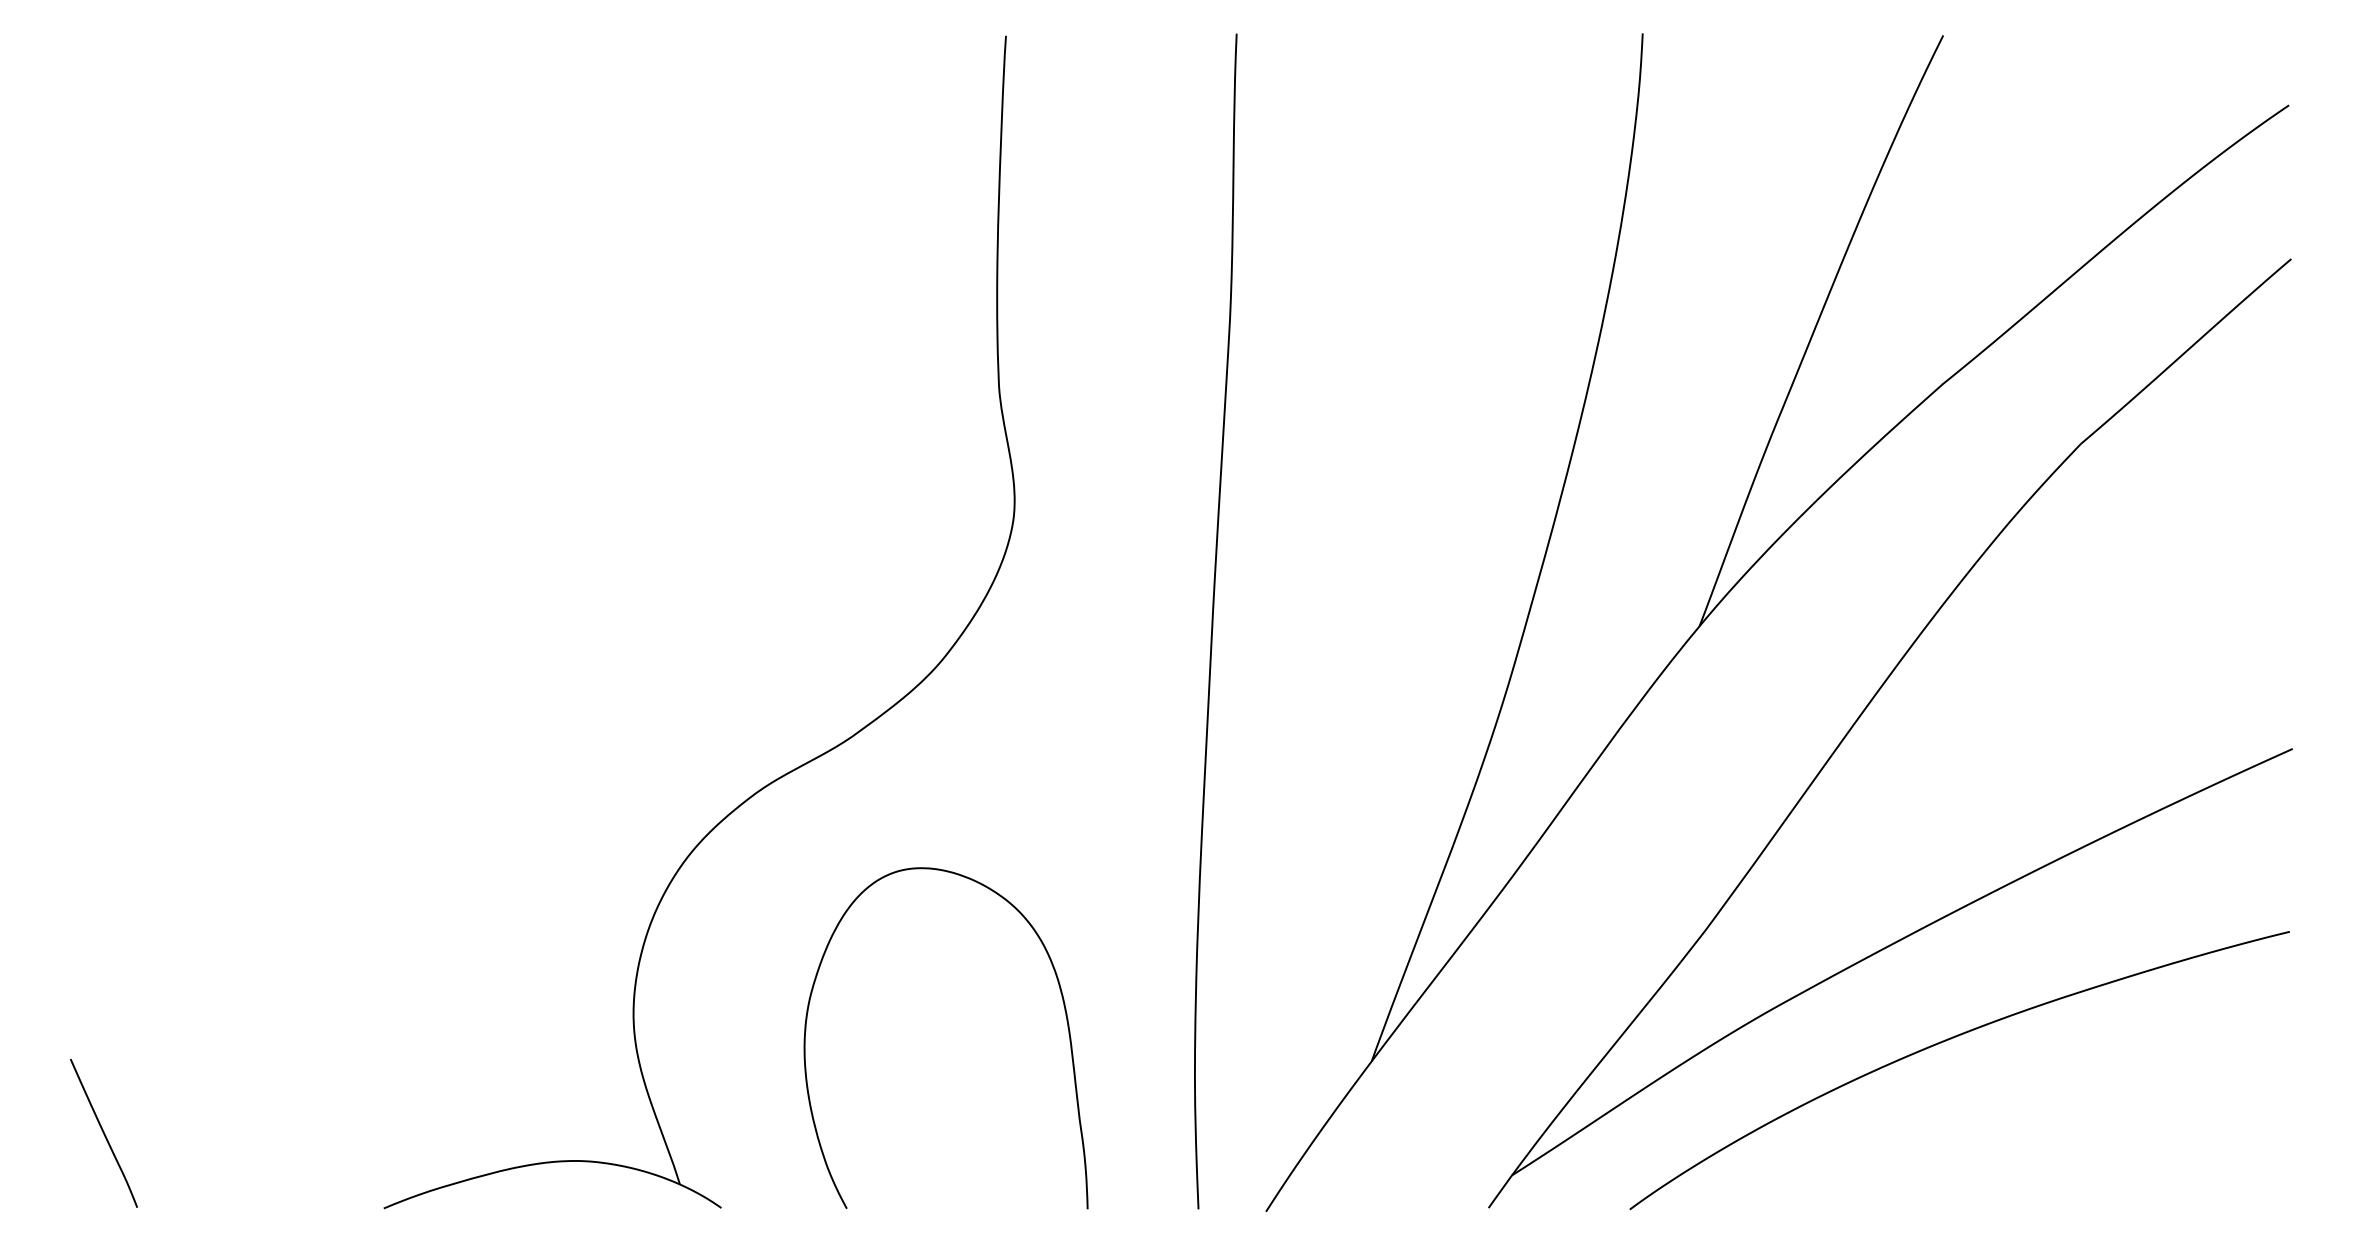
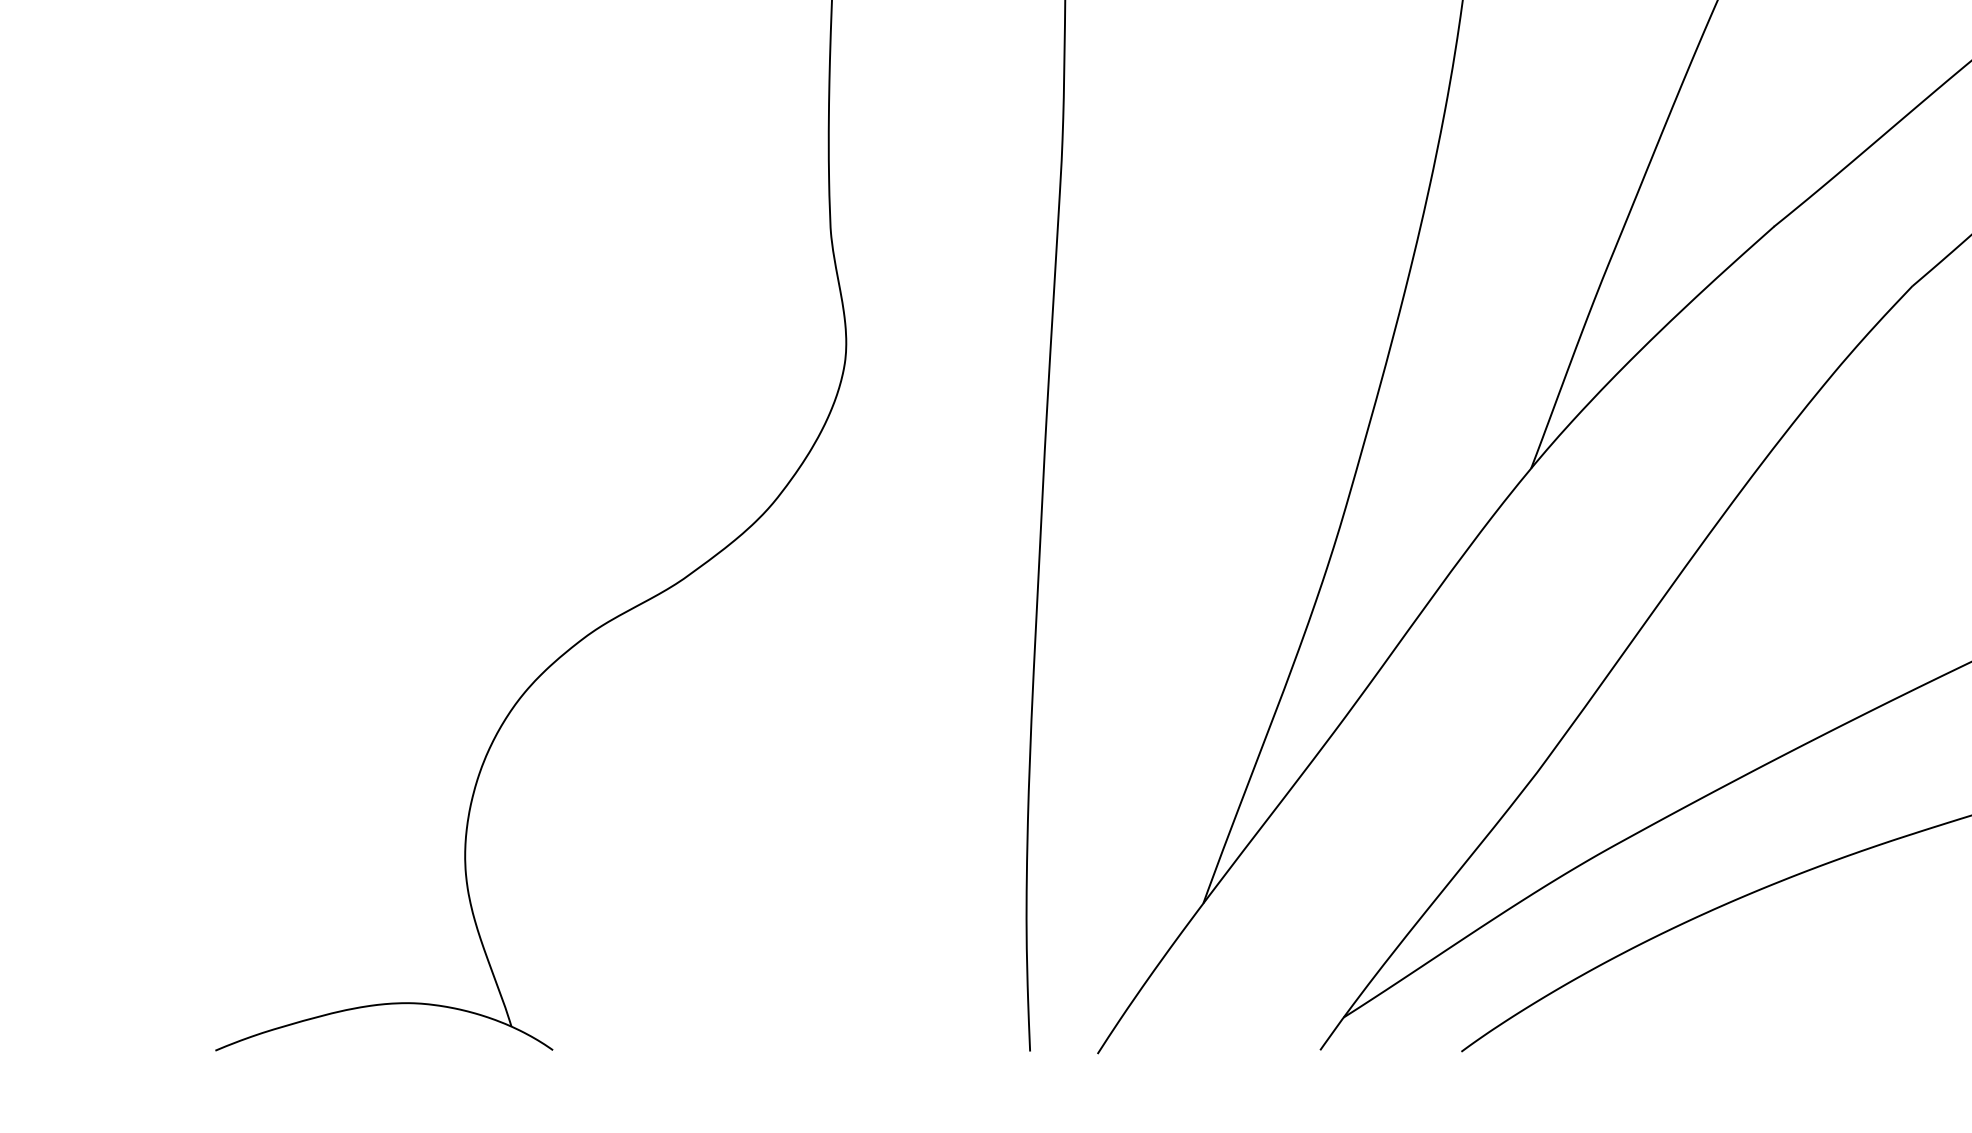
curve: (1065, 1016) -> (897, 858), removed

